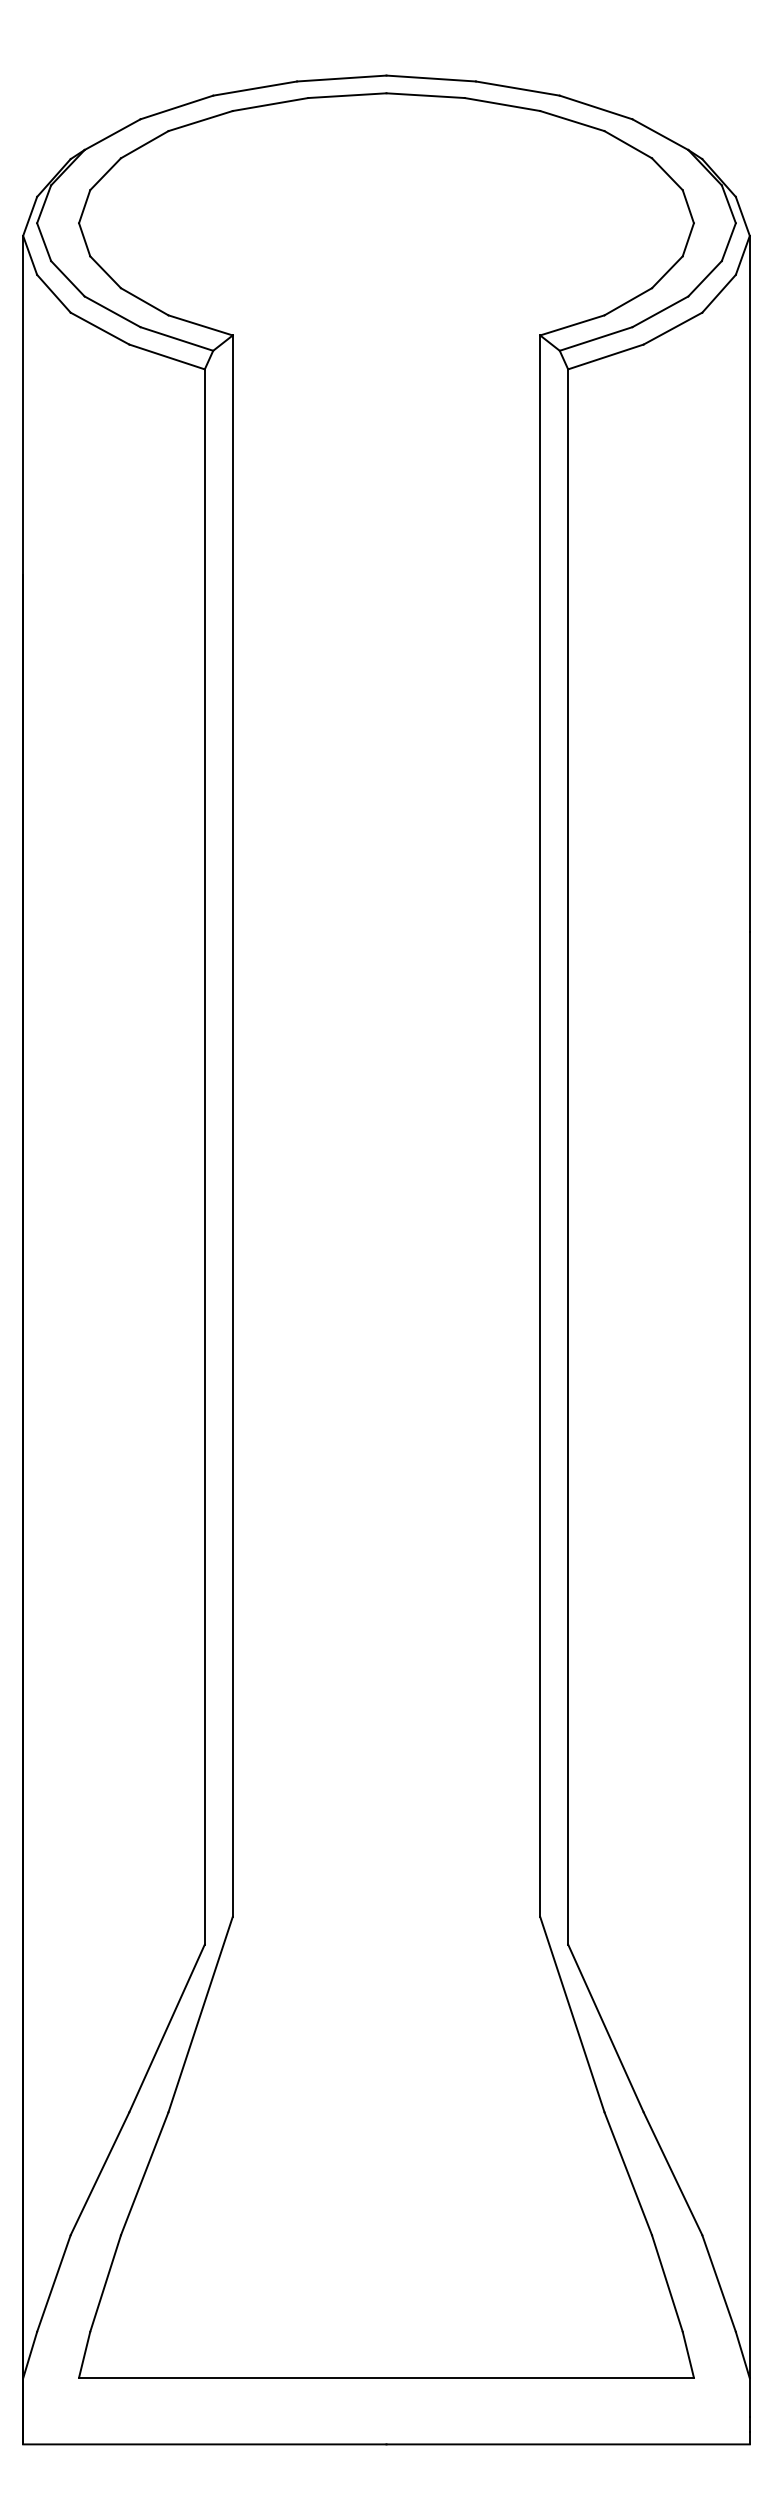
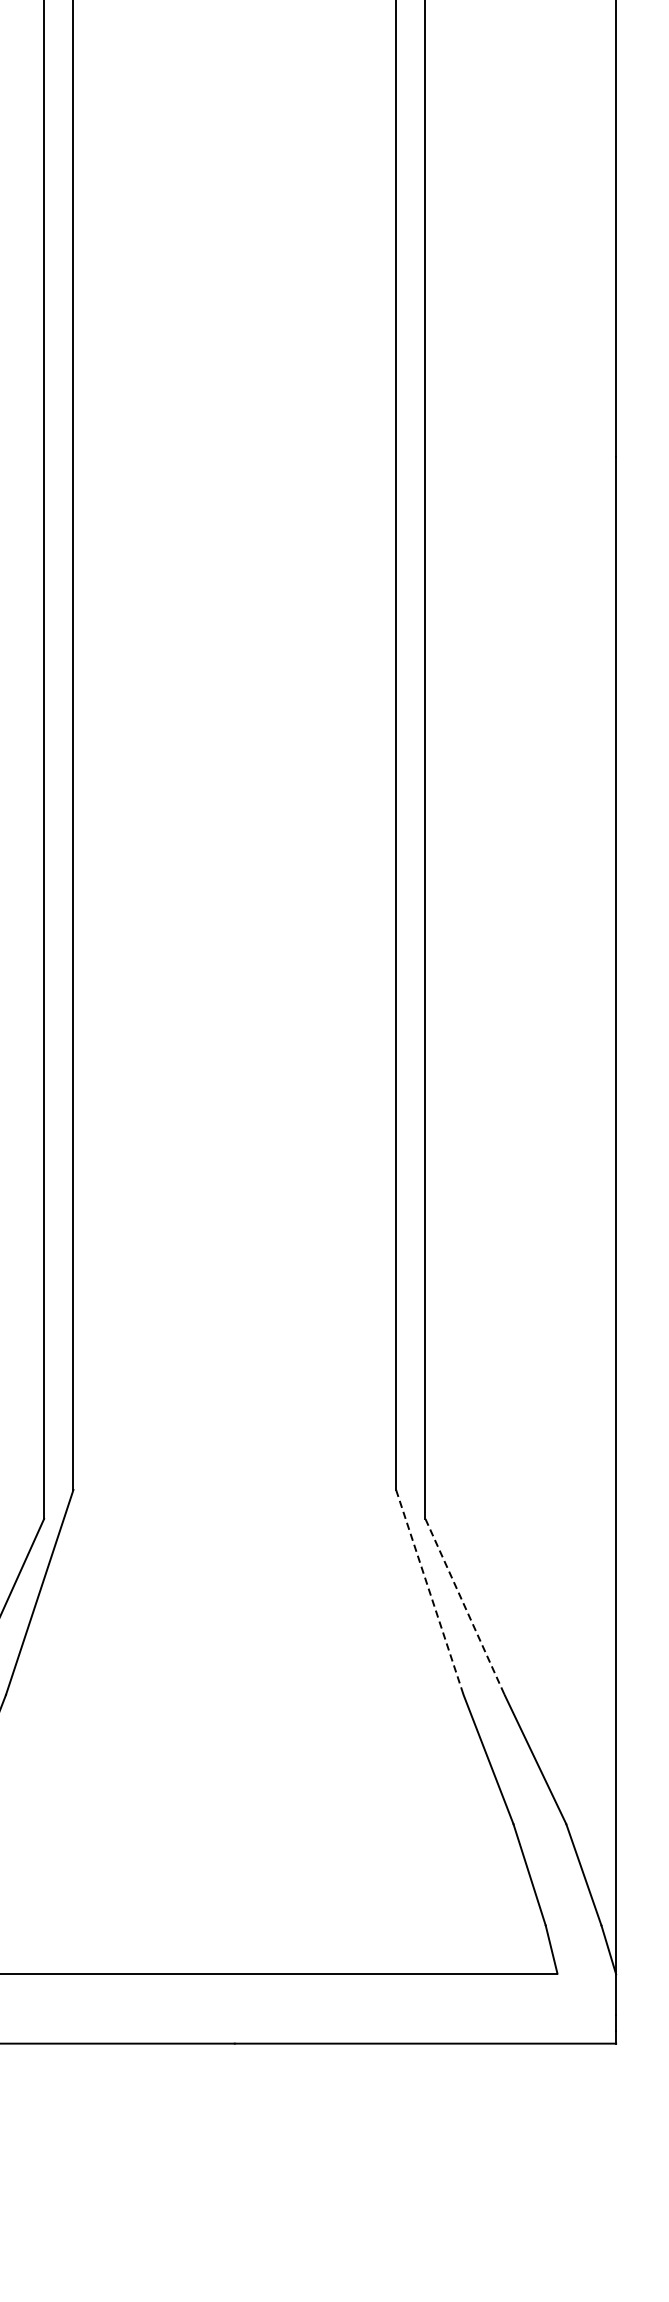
line: (572, 2014) -> (430, 1592), solid -> dashed
line: (605, 2028) -> (464, 1607), solid -> dashed

